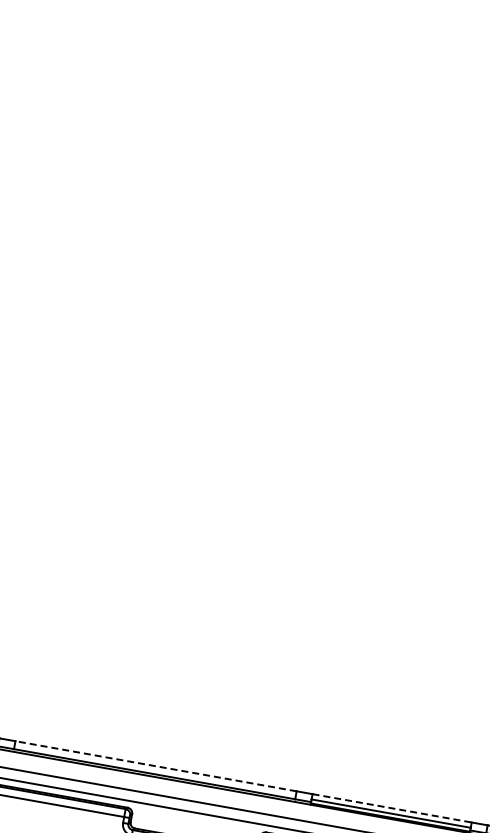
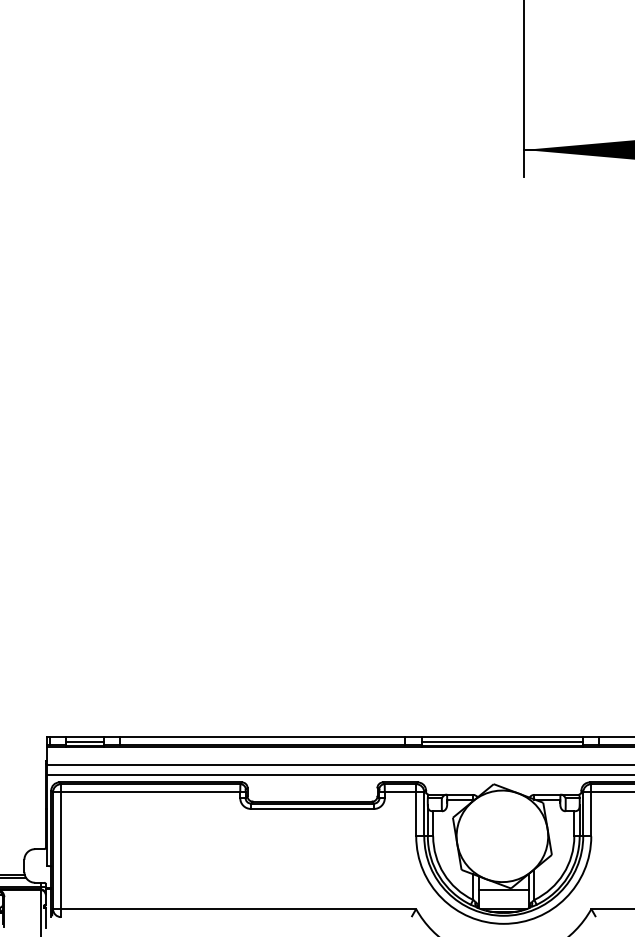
line: (155, 766) -> (262, 736), dashed -> solid
line: (392, 808) -> (502, 736), dashed -> solid

